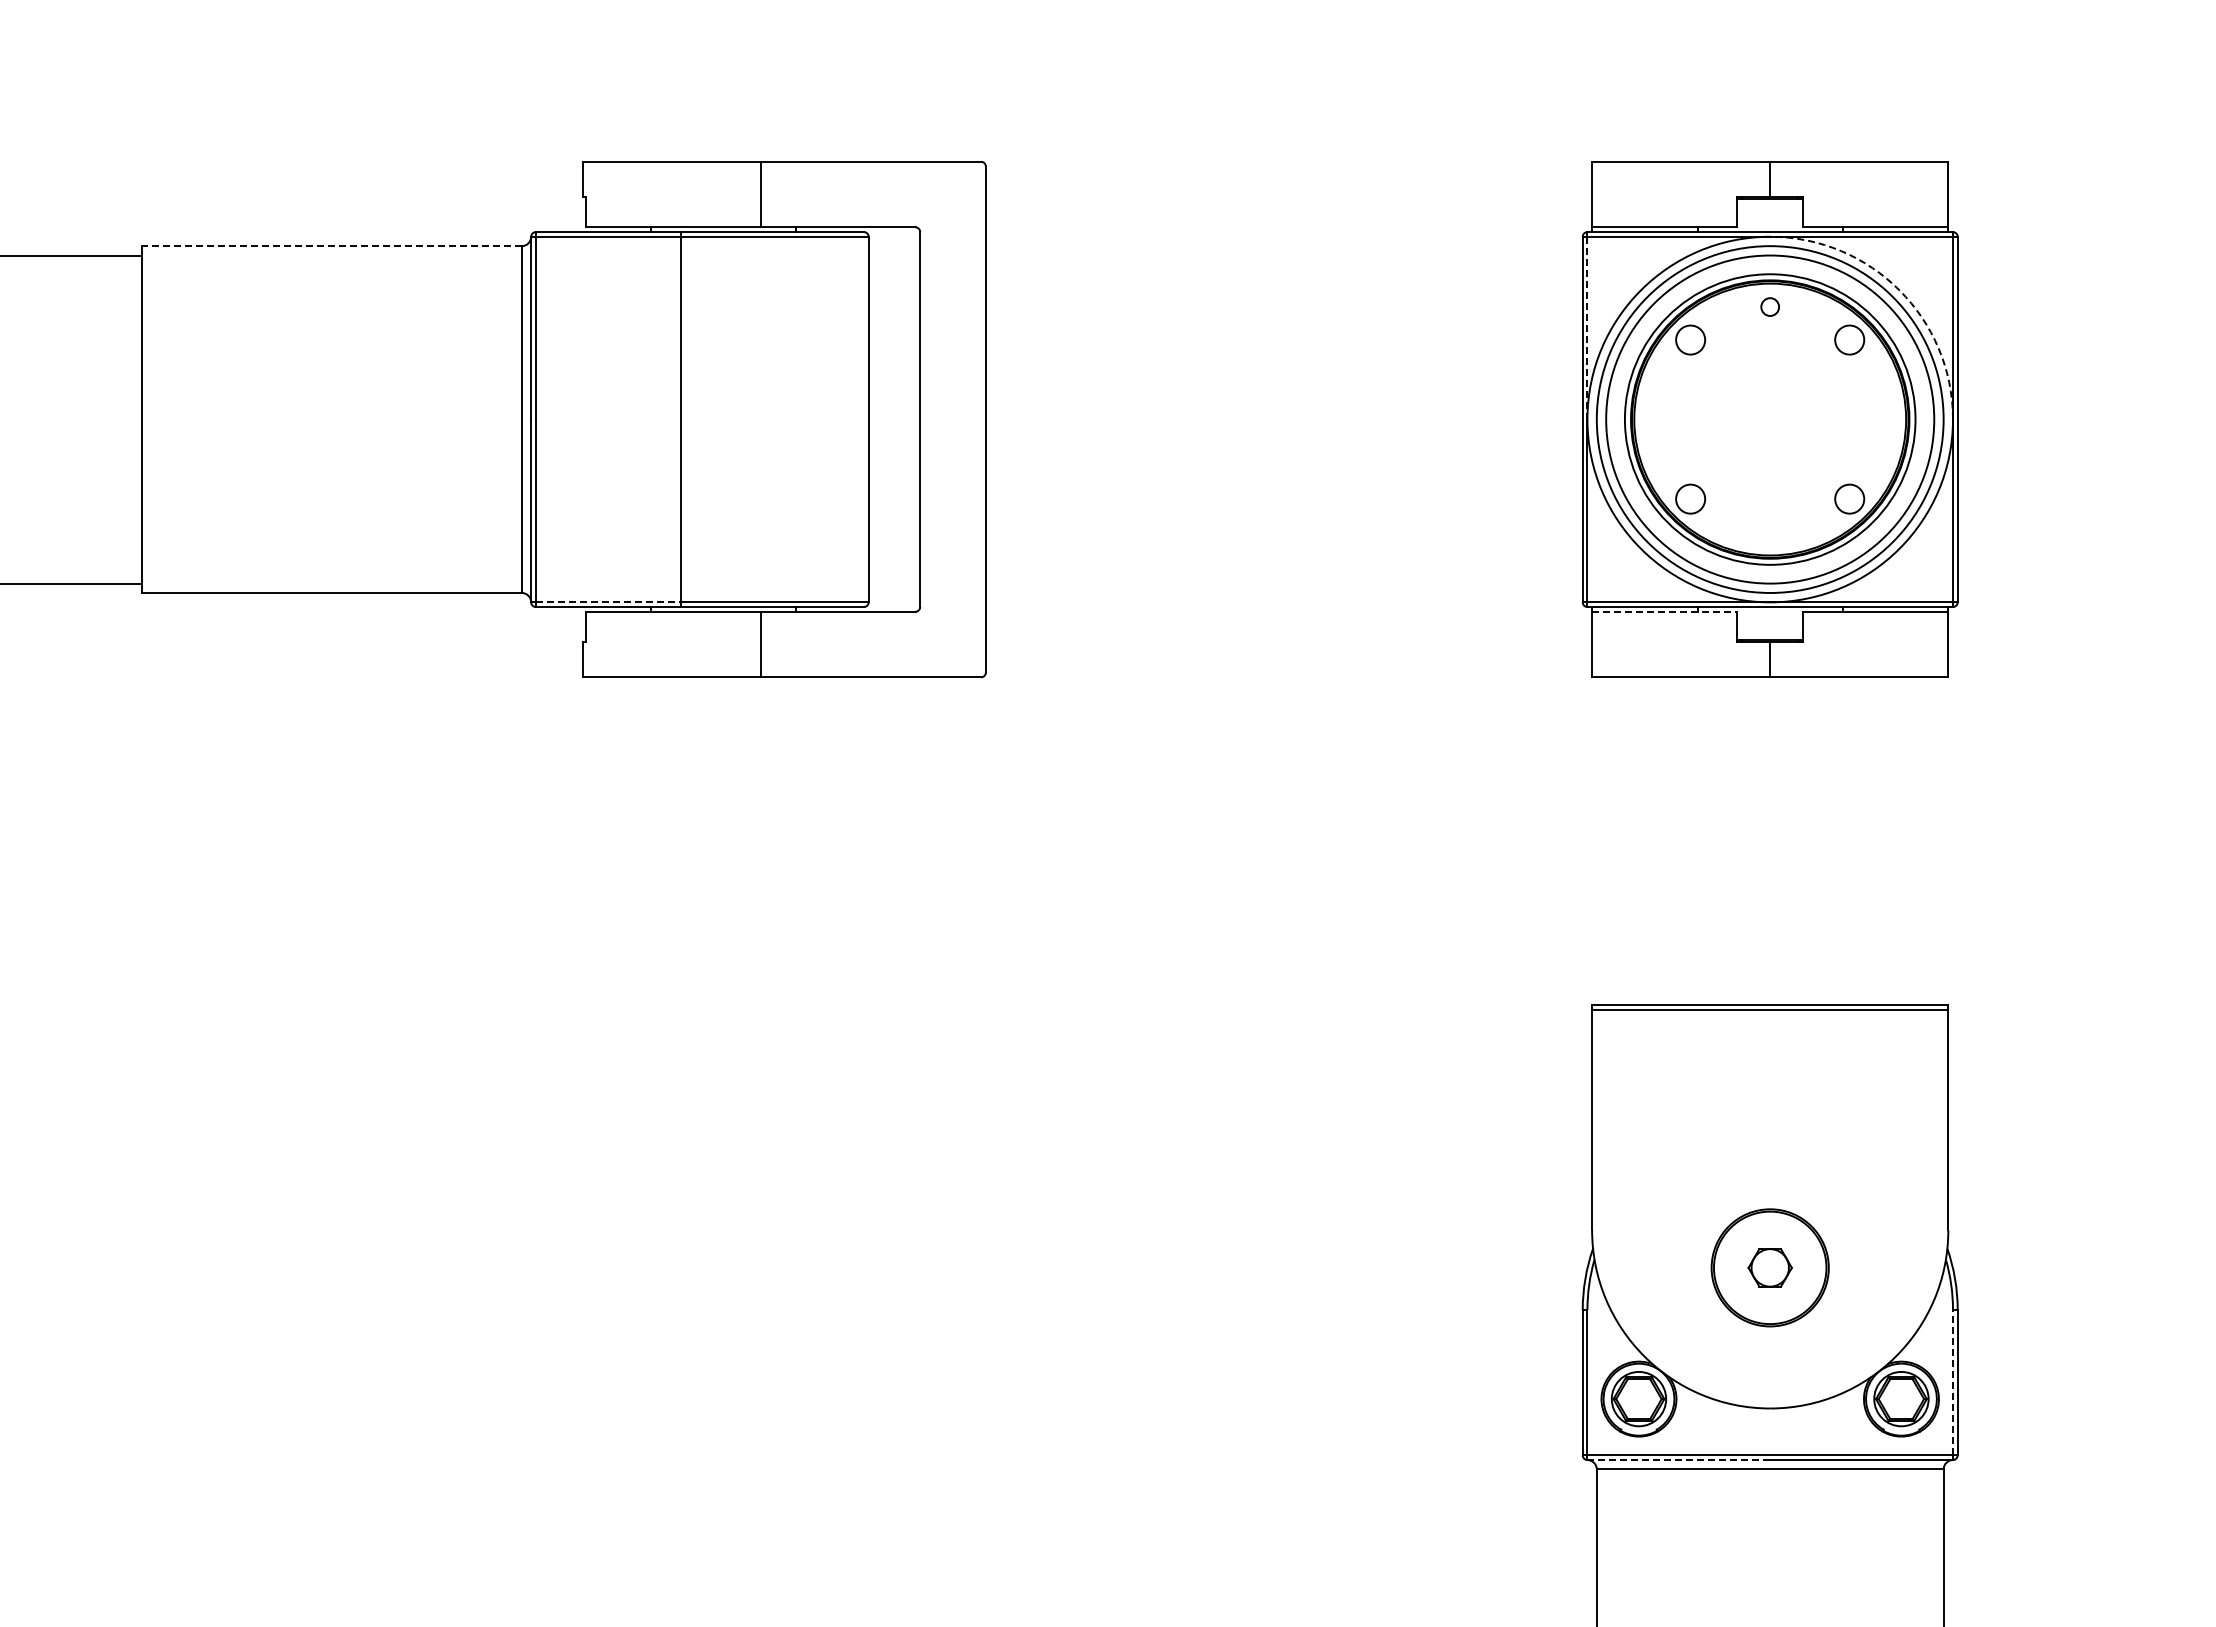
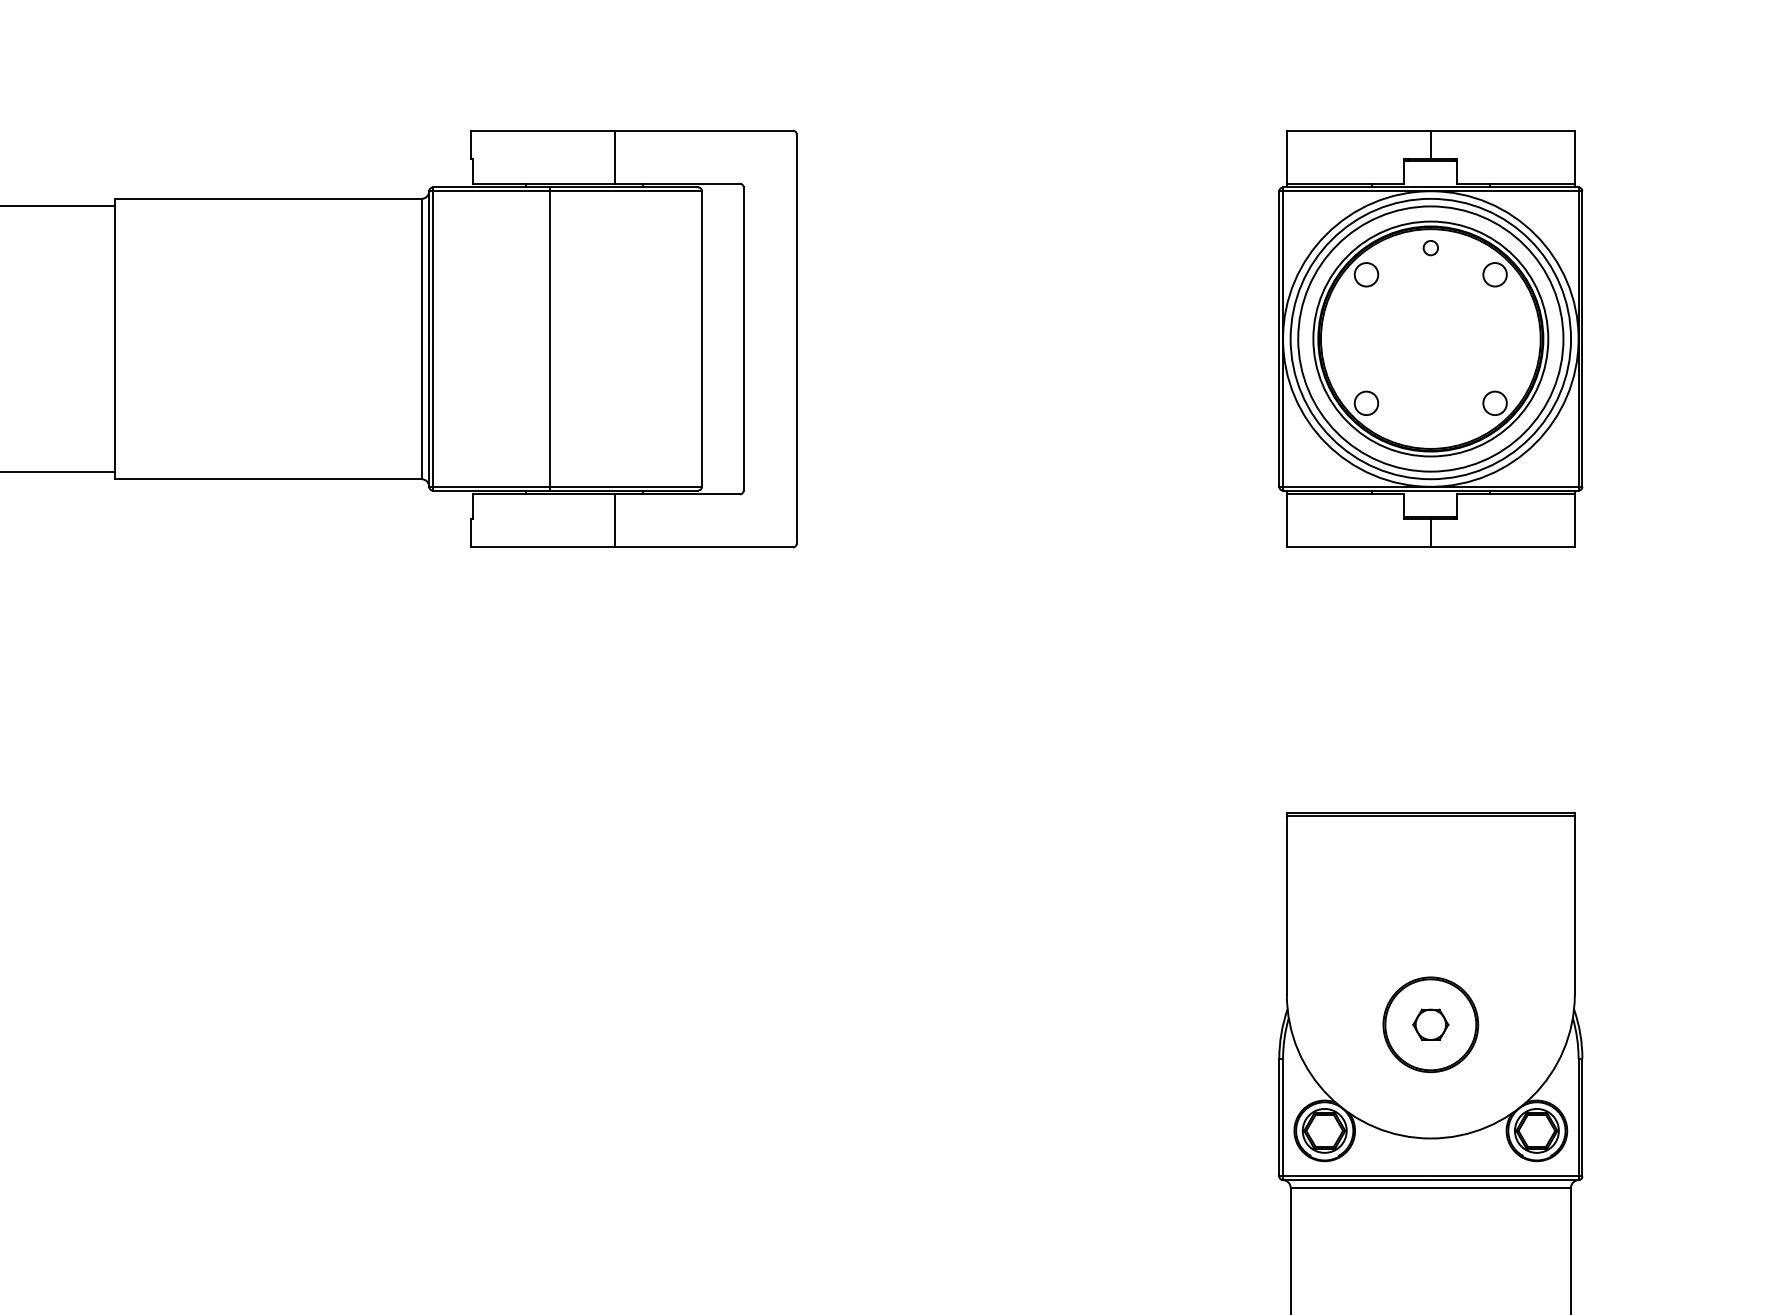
line: (332, 246) -> (268, 199), dashed -> solid
arc: (1899, 290) -> (1535, 234), dashed -> solid
line: (1587, 328) -> (1283, 265), dashed -> solid
line: (608, 602) -> (491, 486), dashed -> solid
line: (1664, 611) -> (1345, 494), dashed -> solid
line: (1953, 1382) -> (1579, 1117), dashed -> solid
line: (1678, 1460) -> (1356, 1180), dashed -> solid

